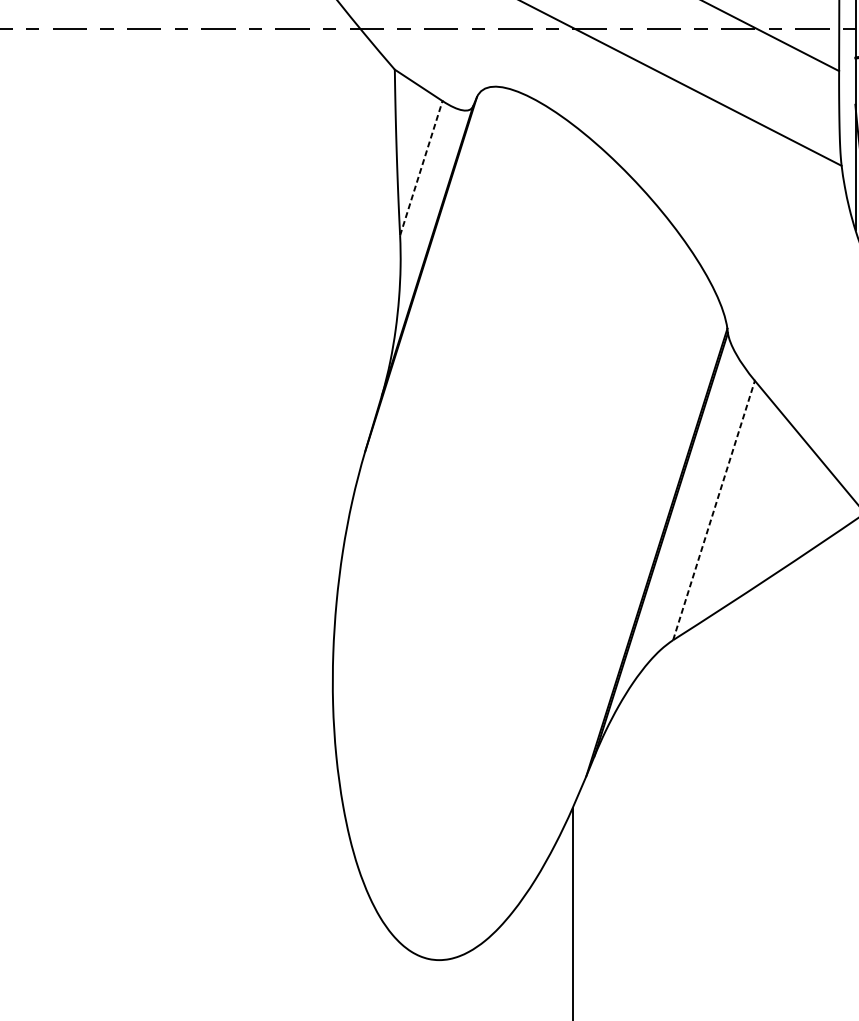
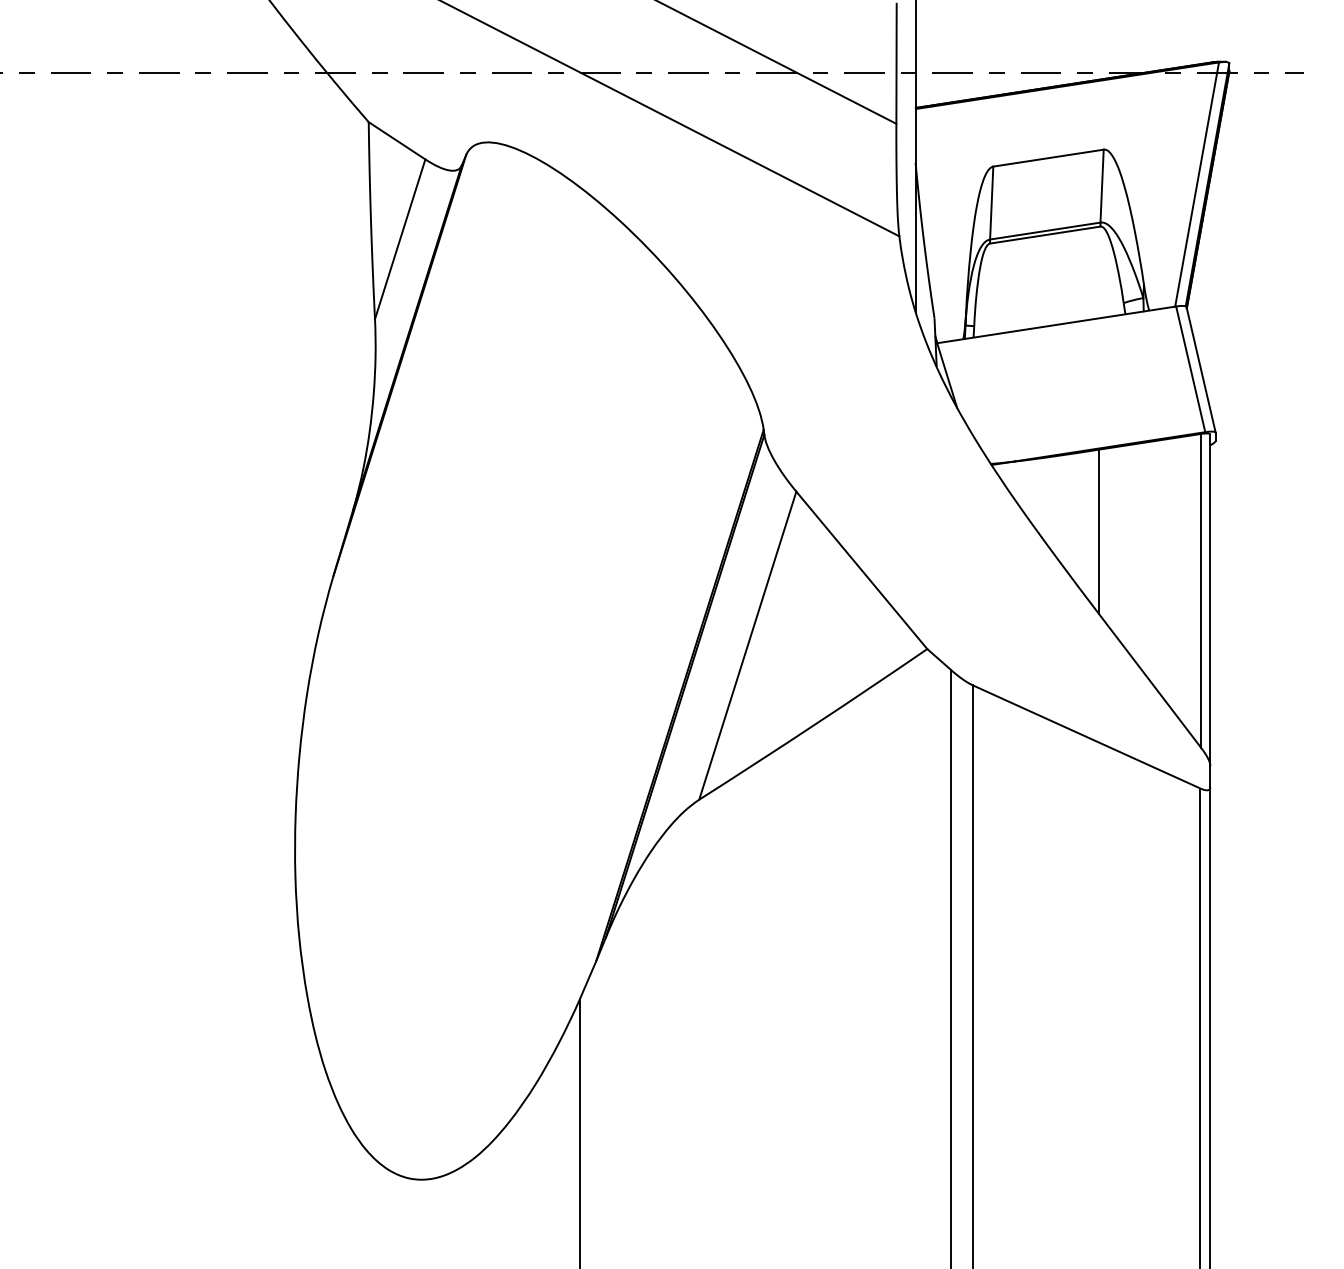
line: (421, 168) -> (400, 239), dashed -> solid
line: (713, 510) -> (747, 645), dashed -> solid

